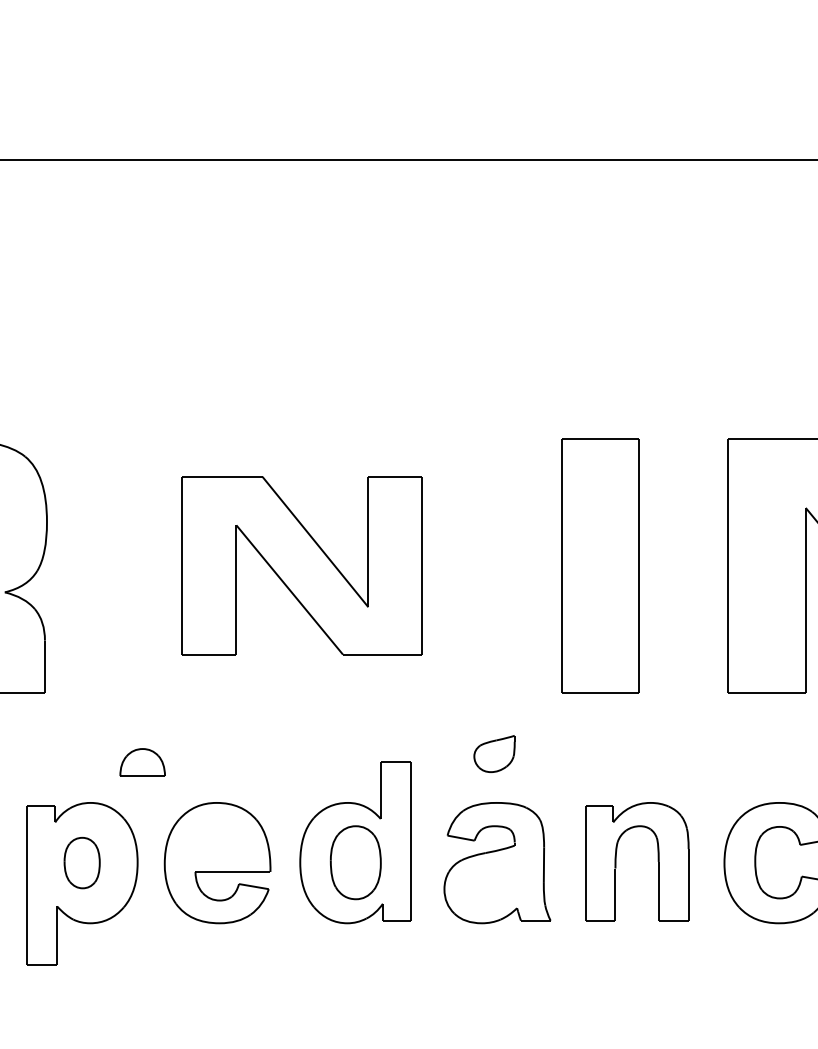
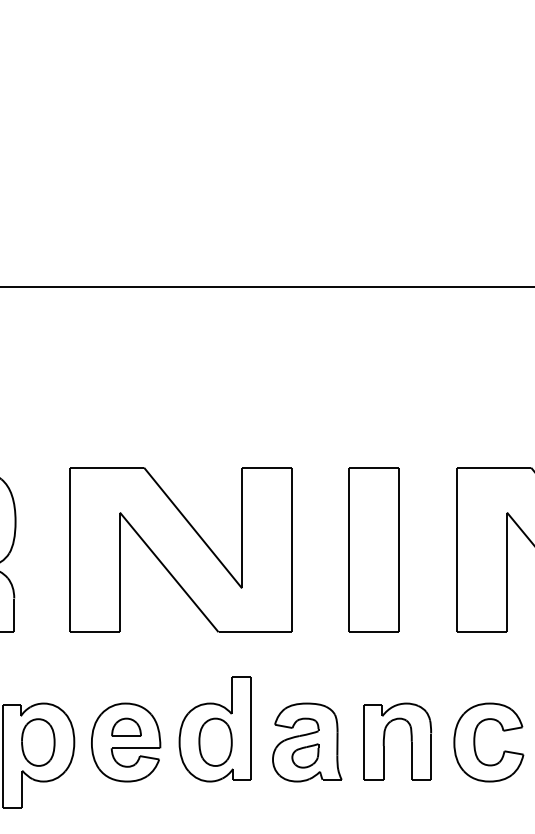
part: (301, 565) -> (180, 549), size x1.43
part: (494, 753) -> (305, 755), moved
part: (142, 761) -> (126, 726), moved
part: (82, 863) -> (38, 742), size x1.43

